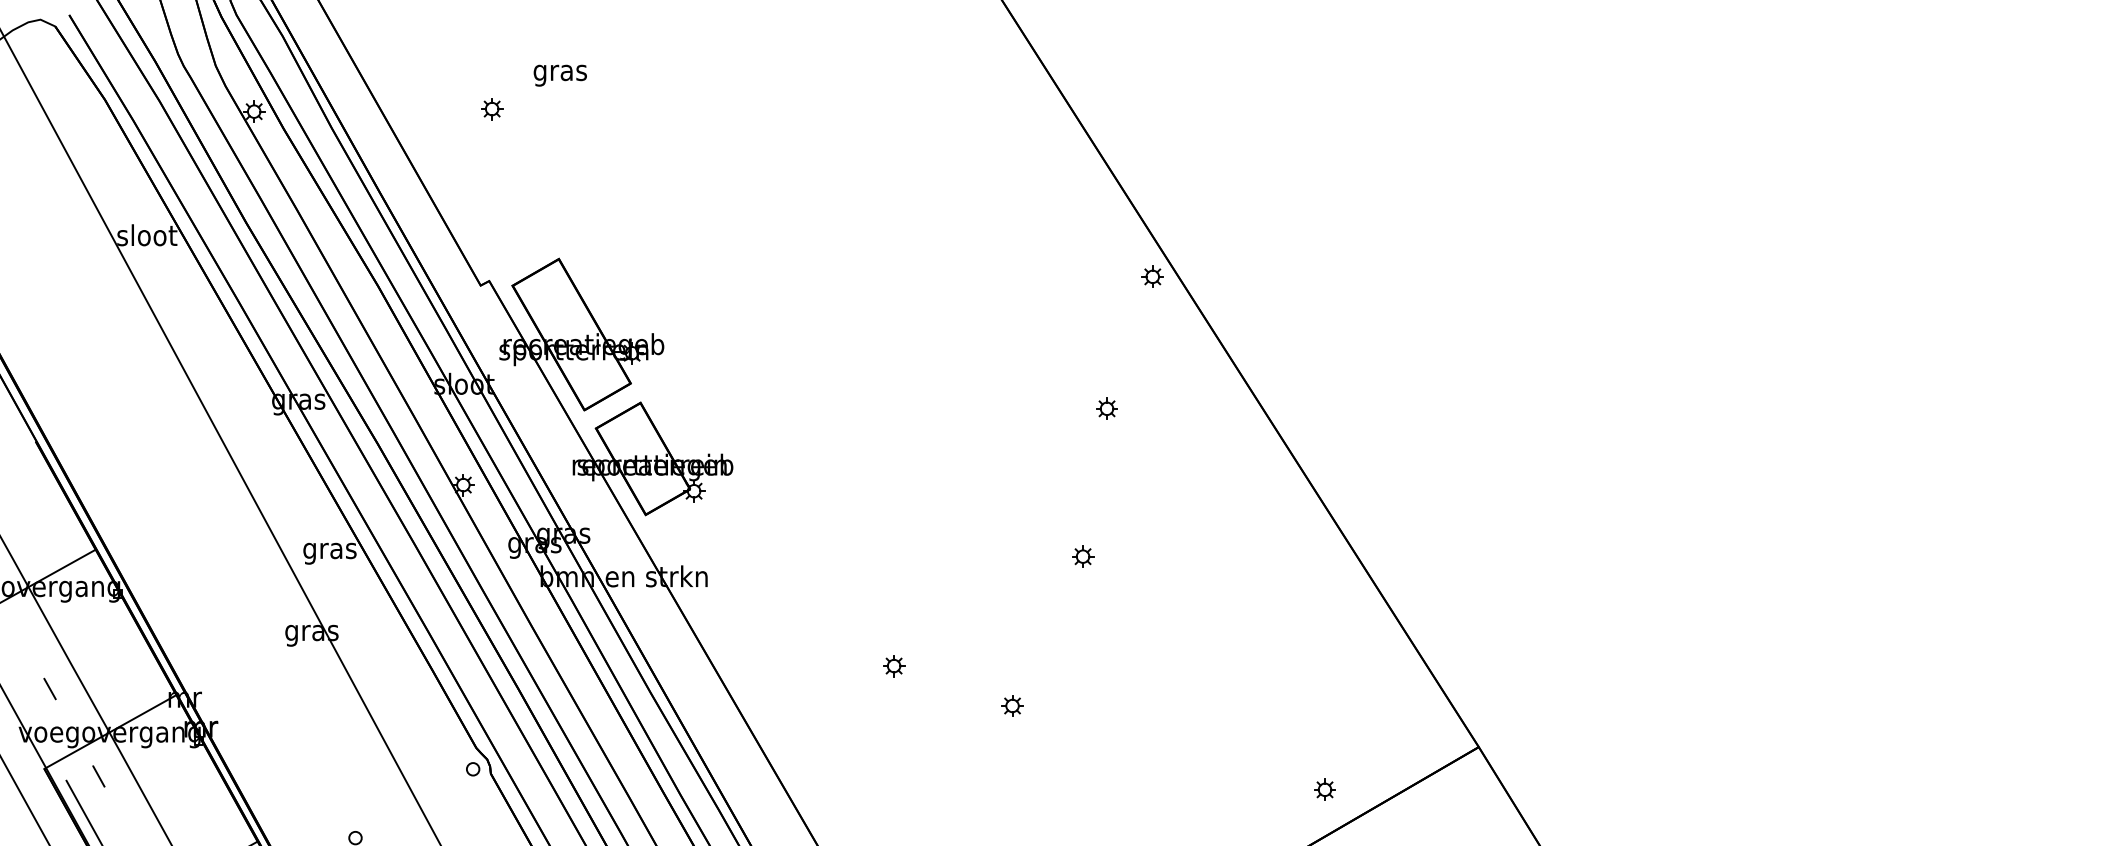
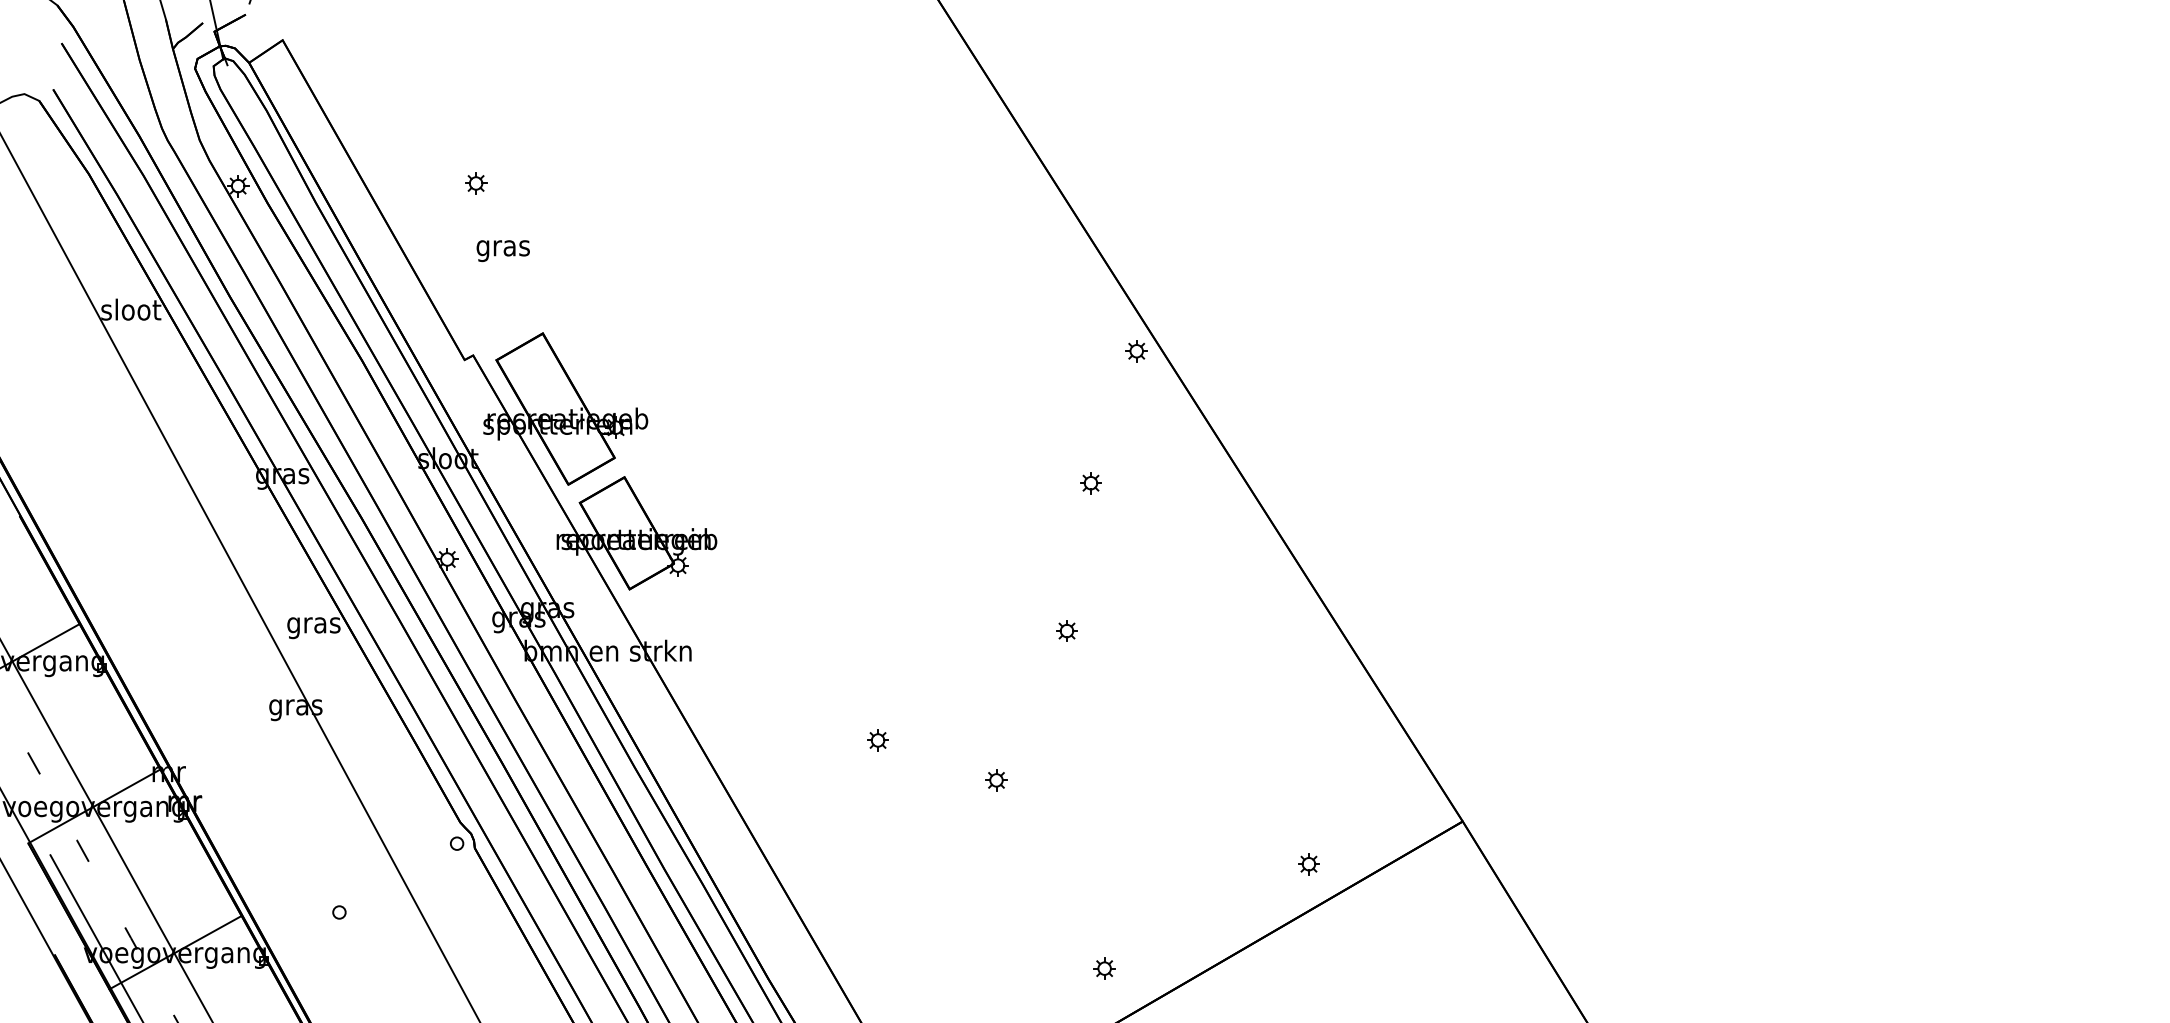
text: (559, 76) -> (502, 251), moved

